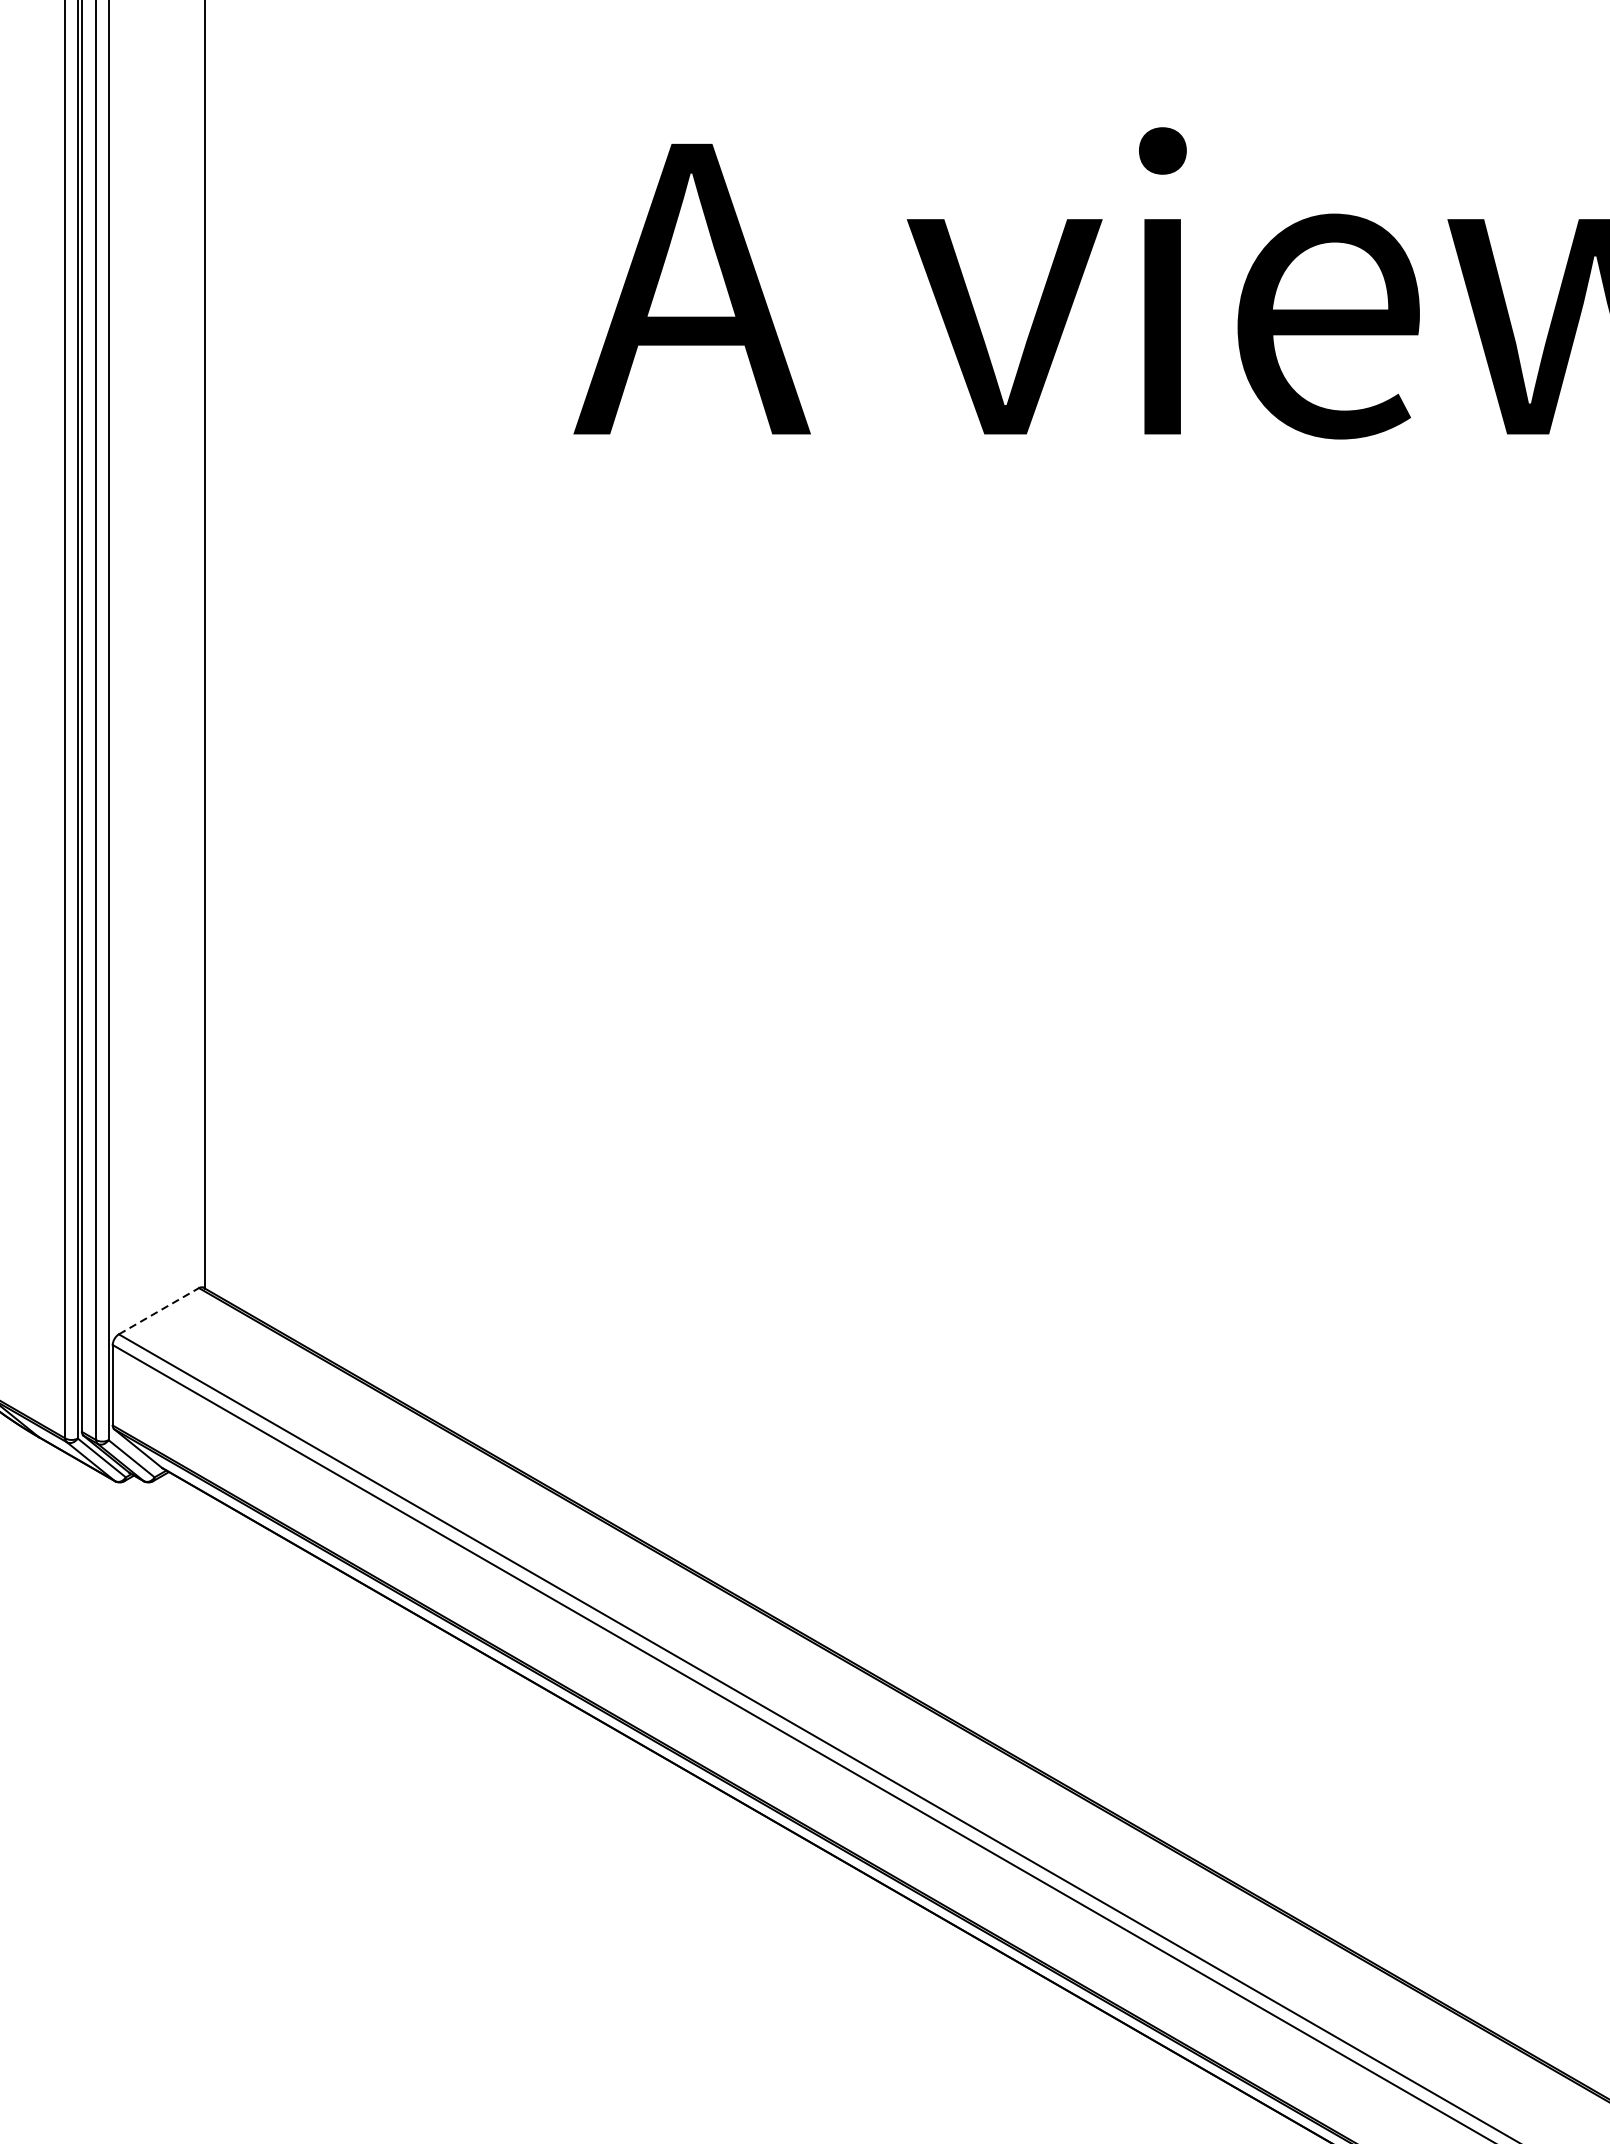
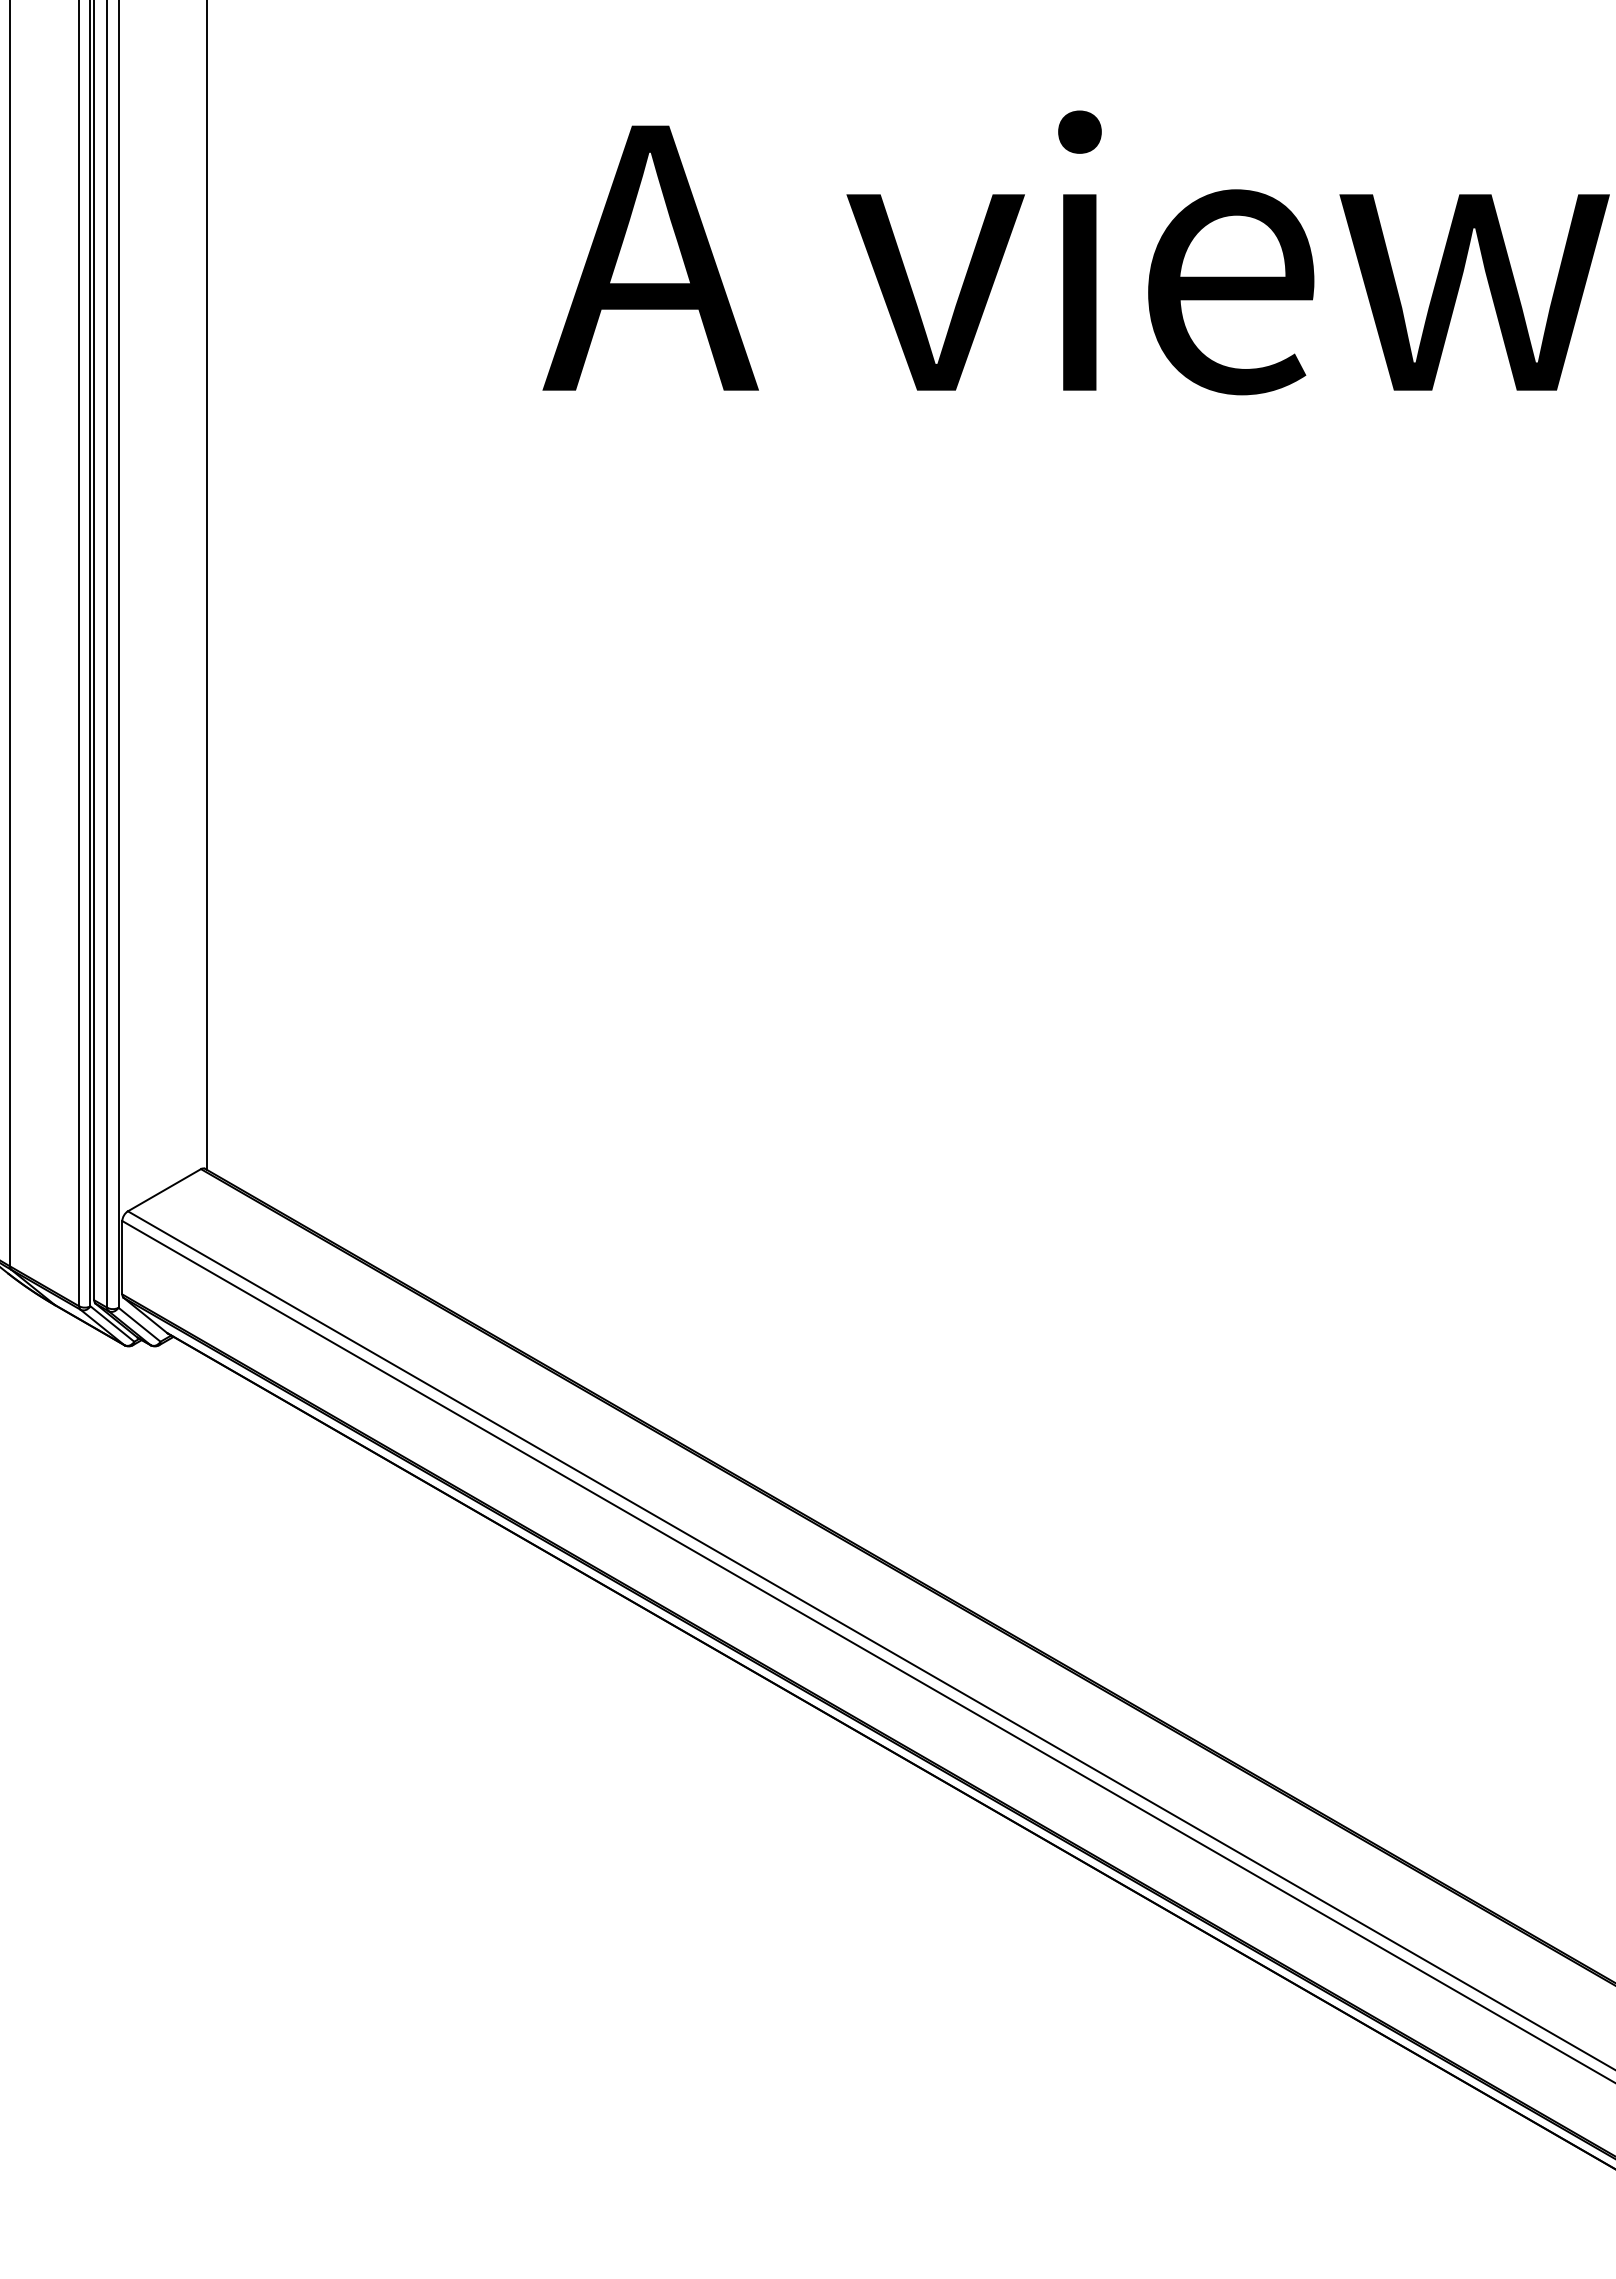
line: (158, 1310) -> (164, 1189), dashed -> solid

